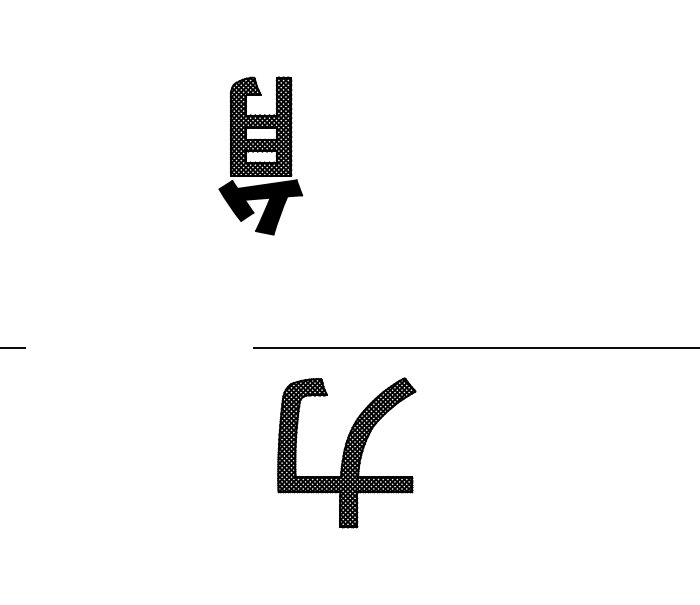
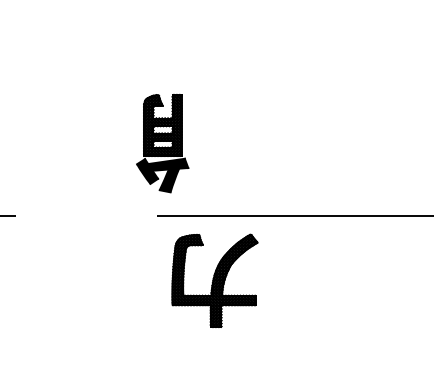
part: (260, 155) -> (162, 143), moved

